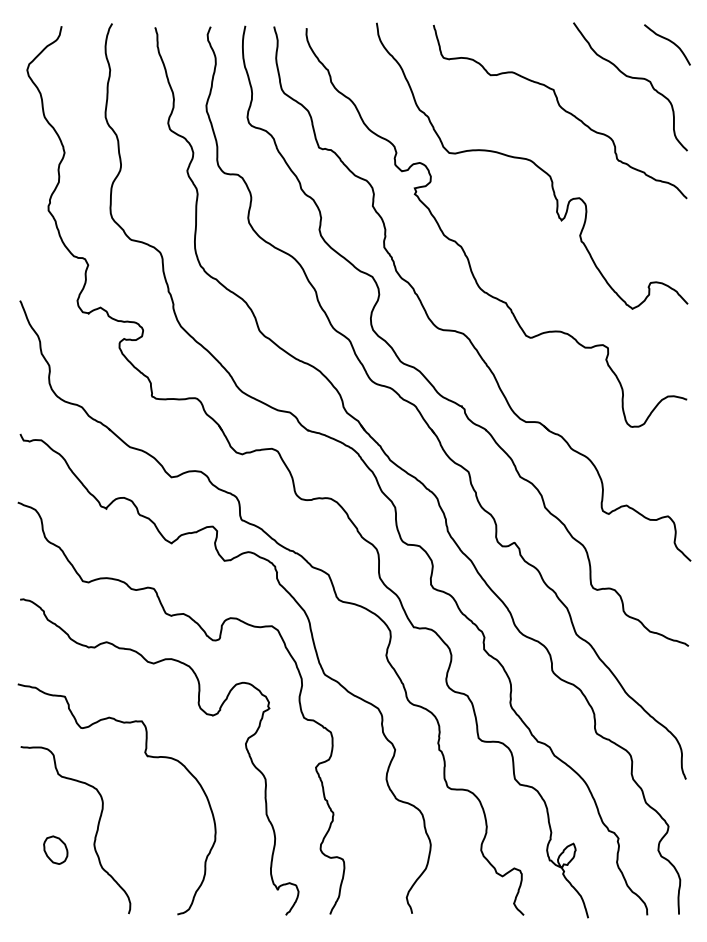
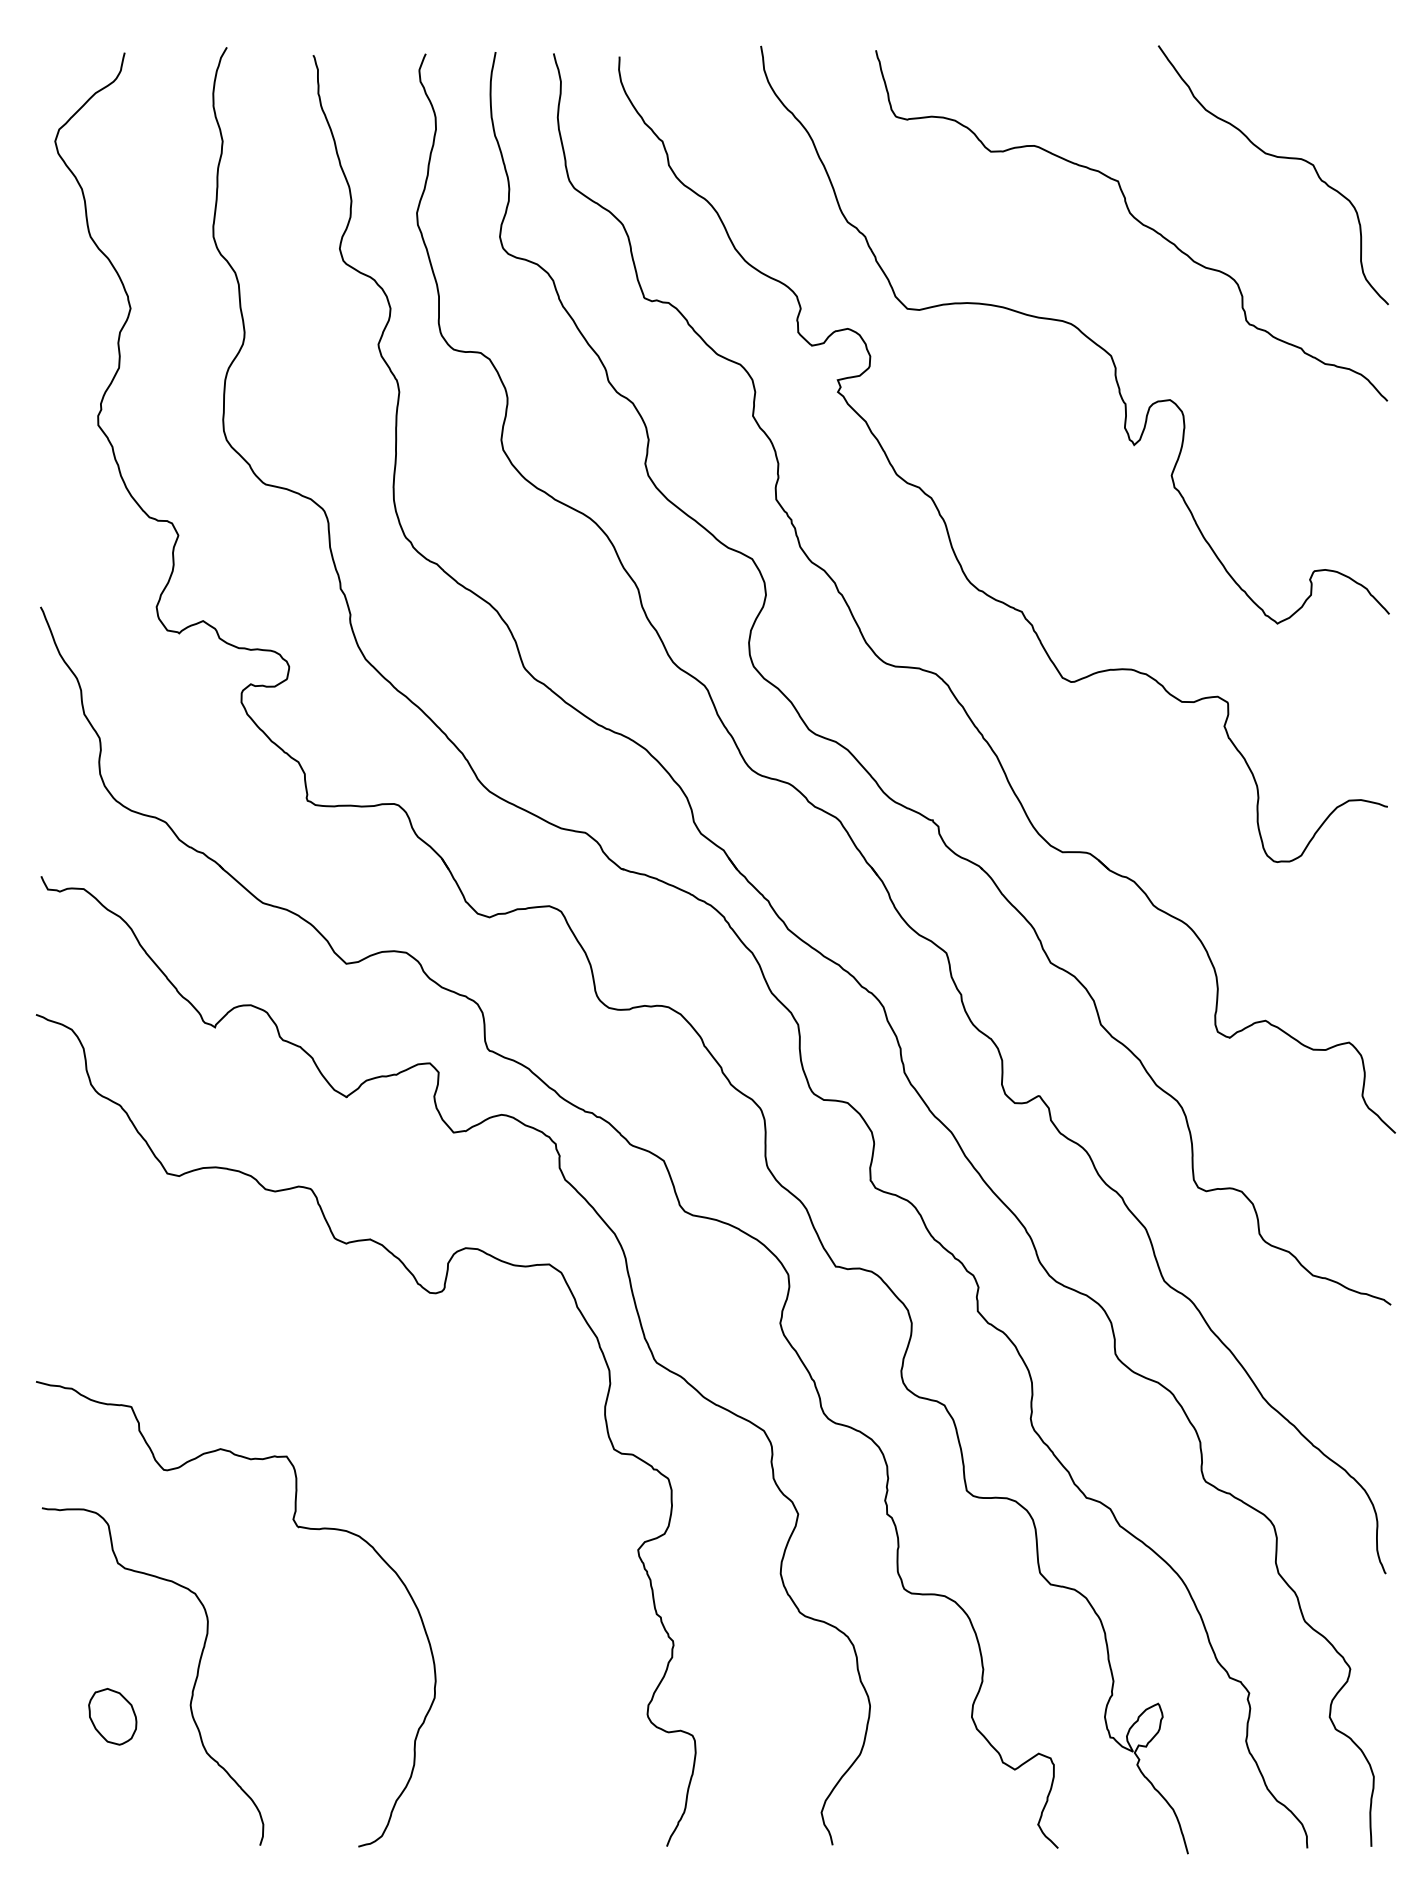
curve: (669, 41) -> (1352, 83), removed
curve: (203, 712) -> (411, 1438), removed

